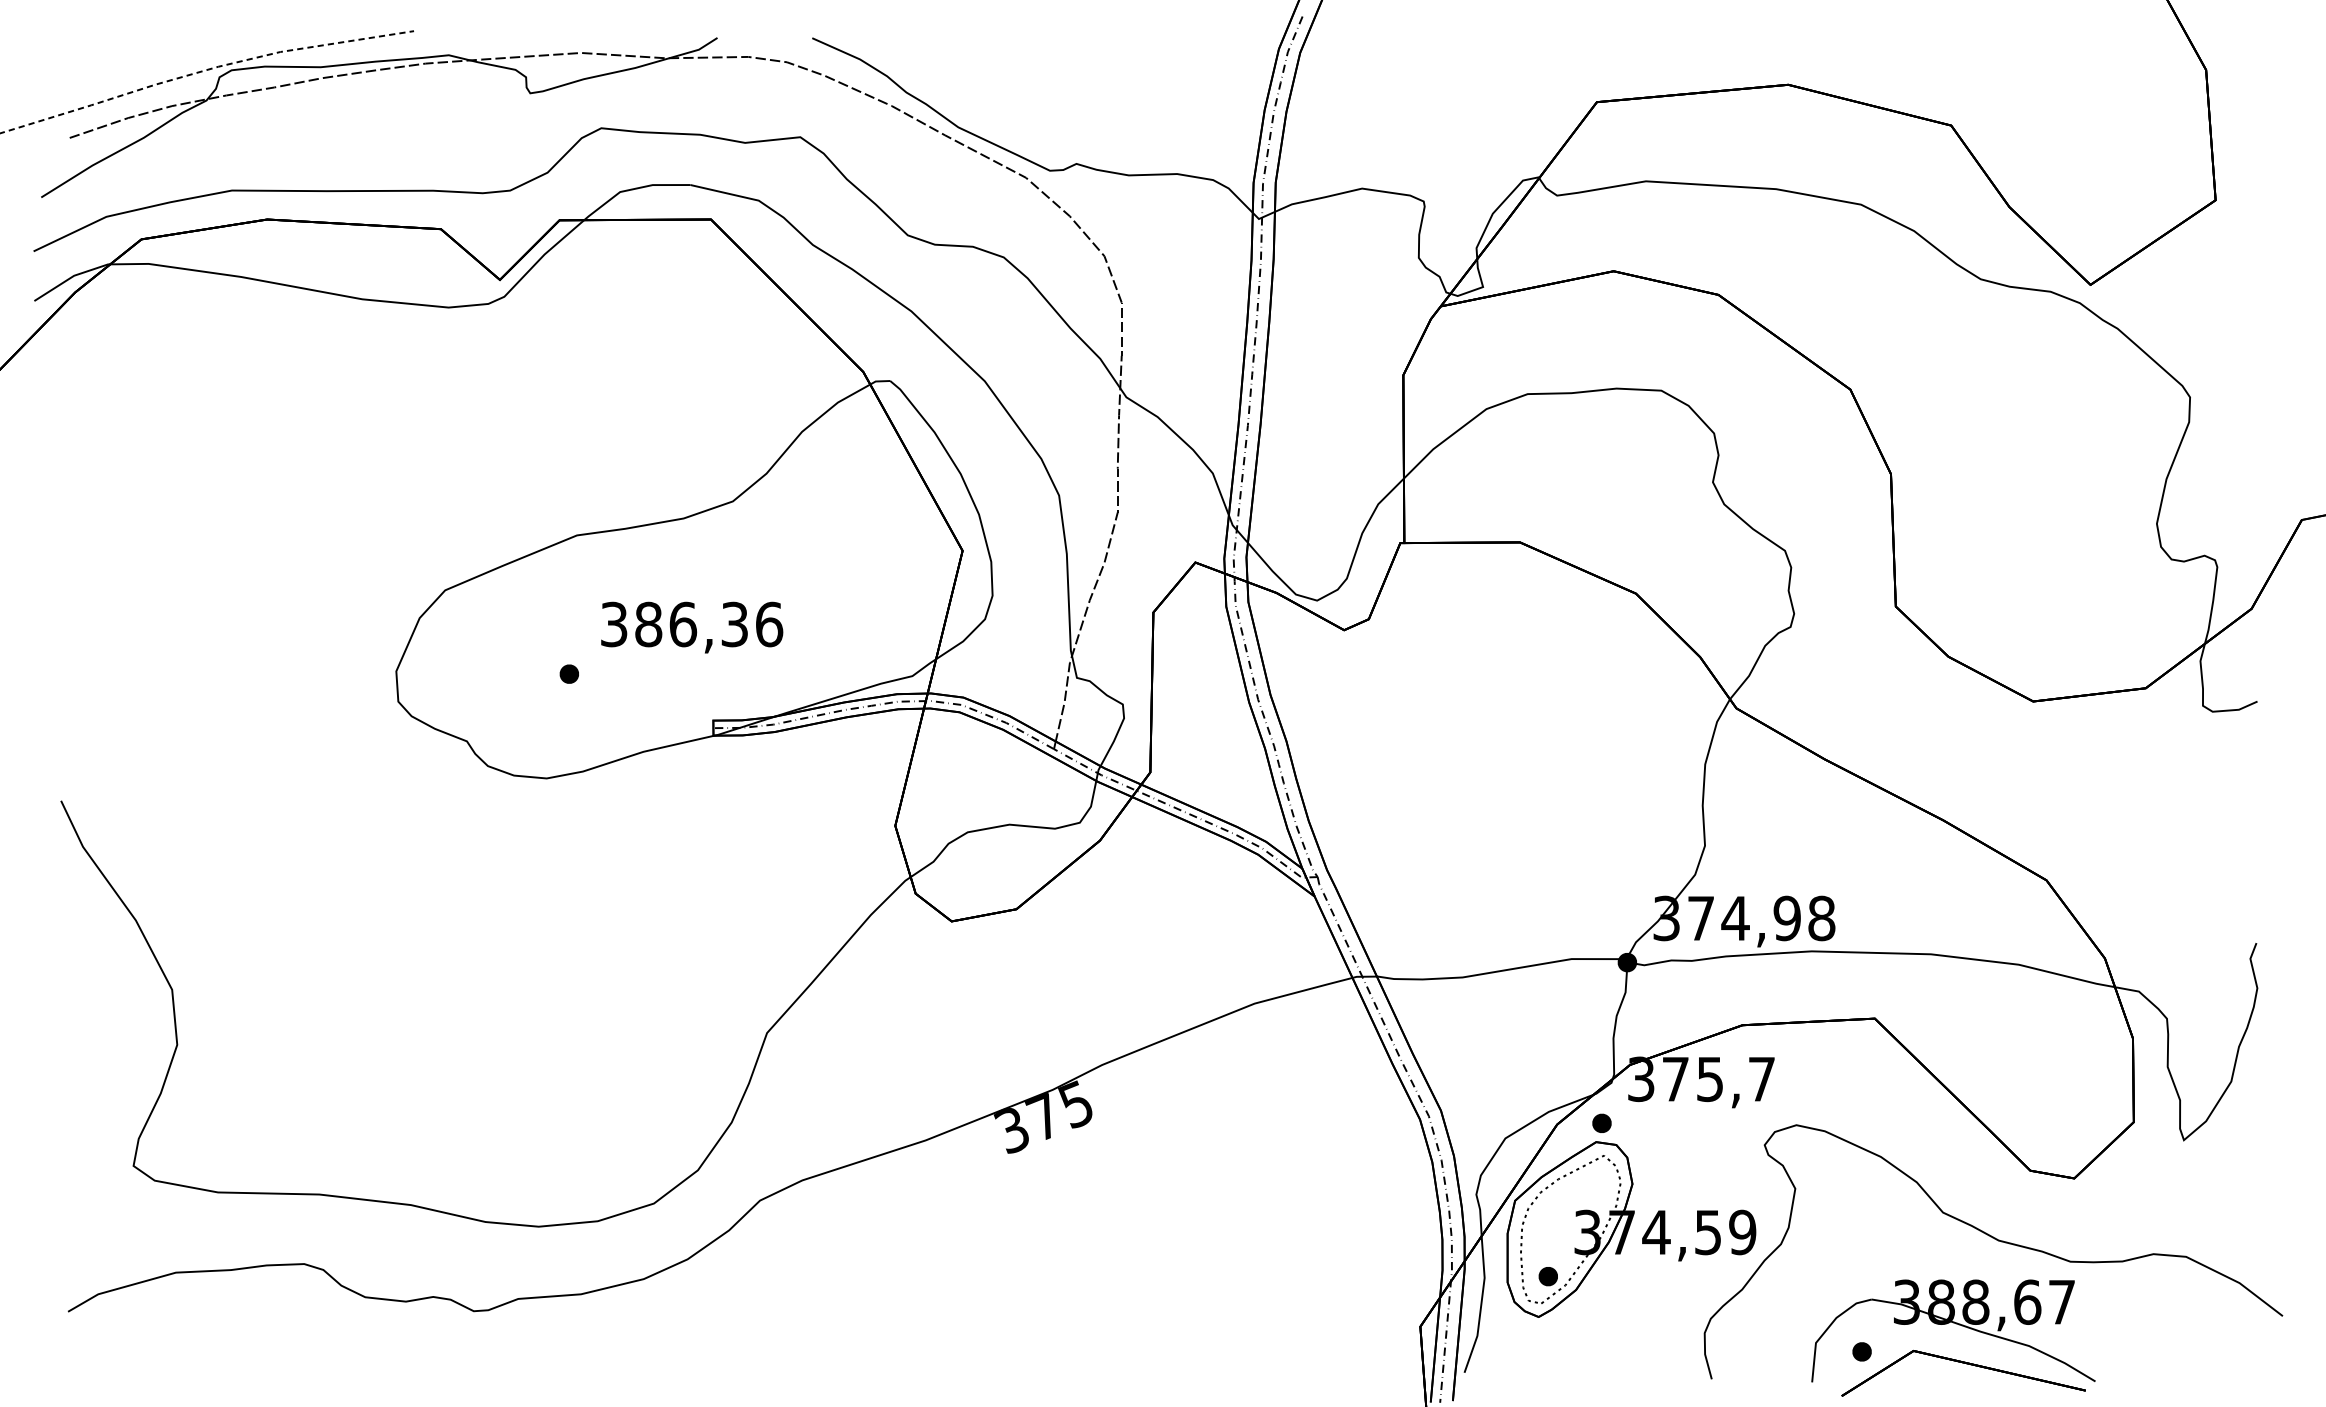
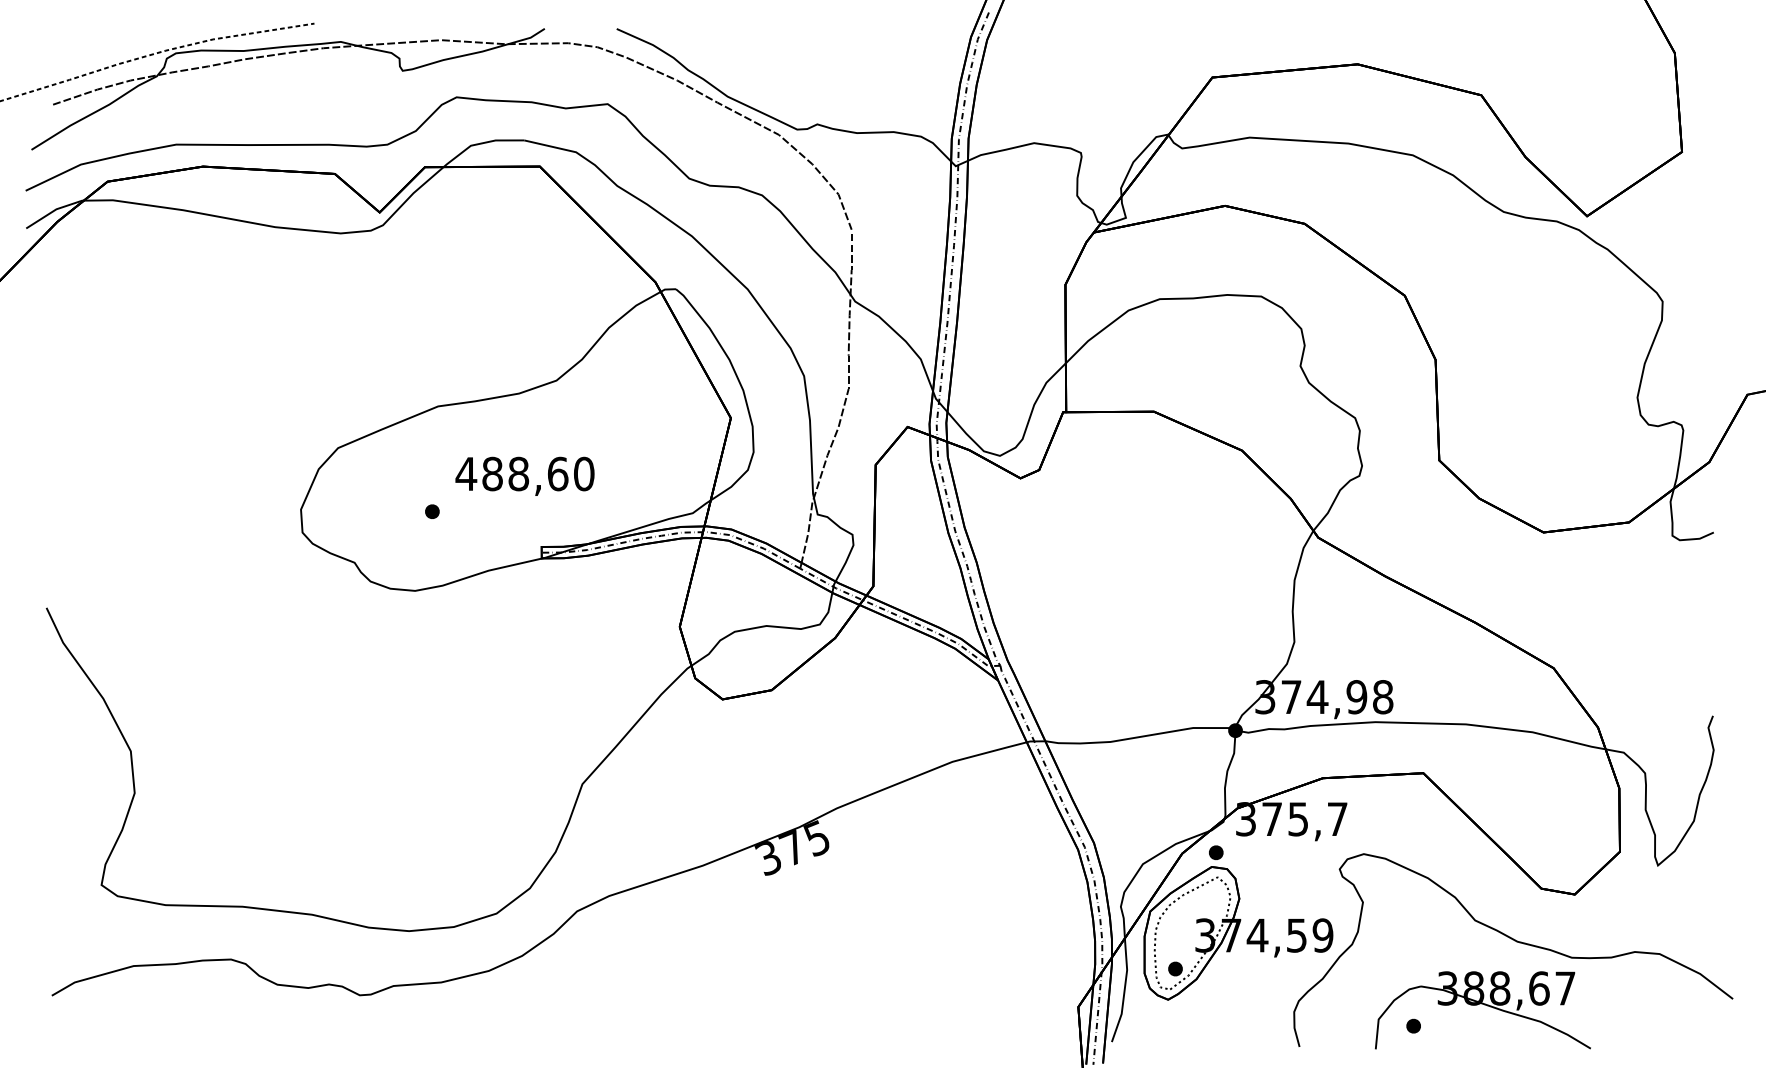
text: (691, 624) -> (525, 474), 386,36 -> 488,60
part: (1966, 1364) -> (1492, 1035), removed

